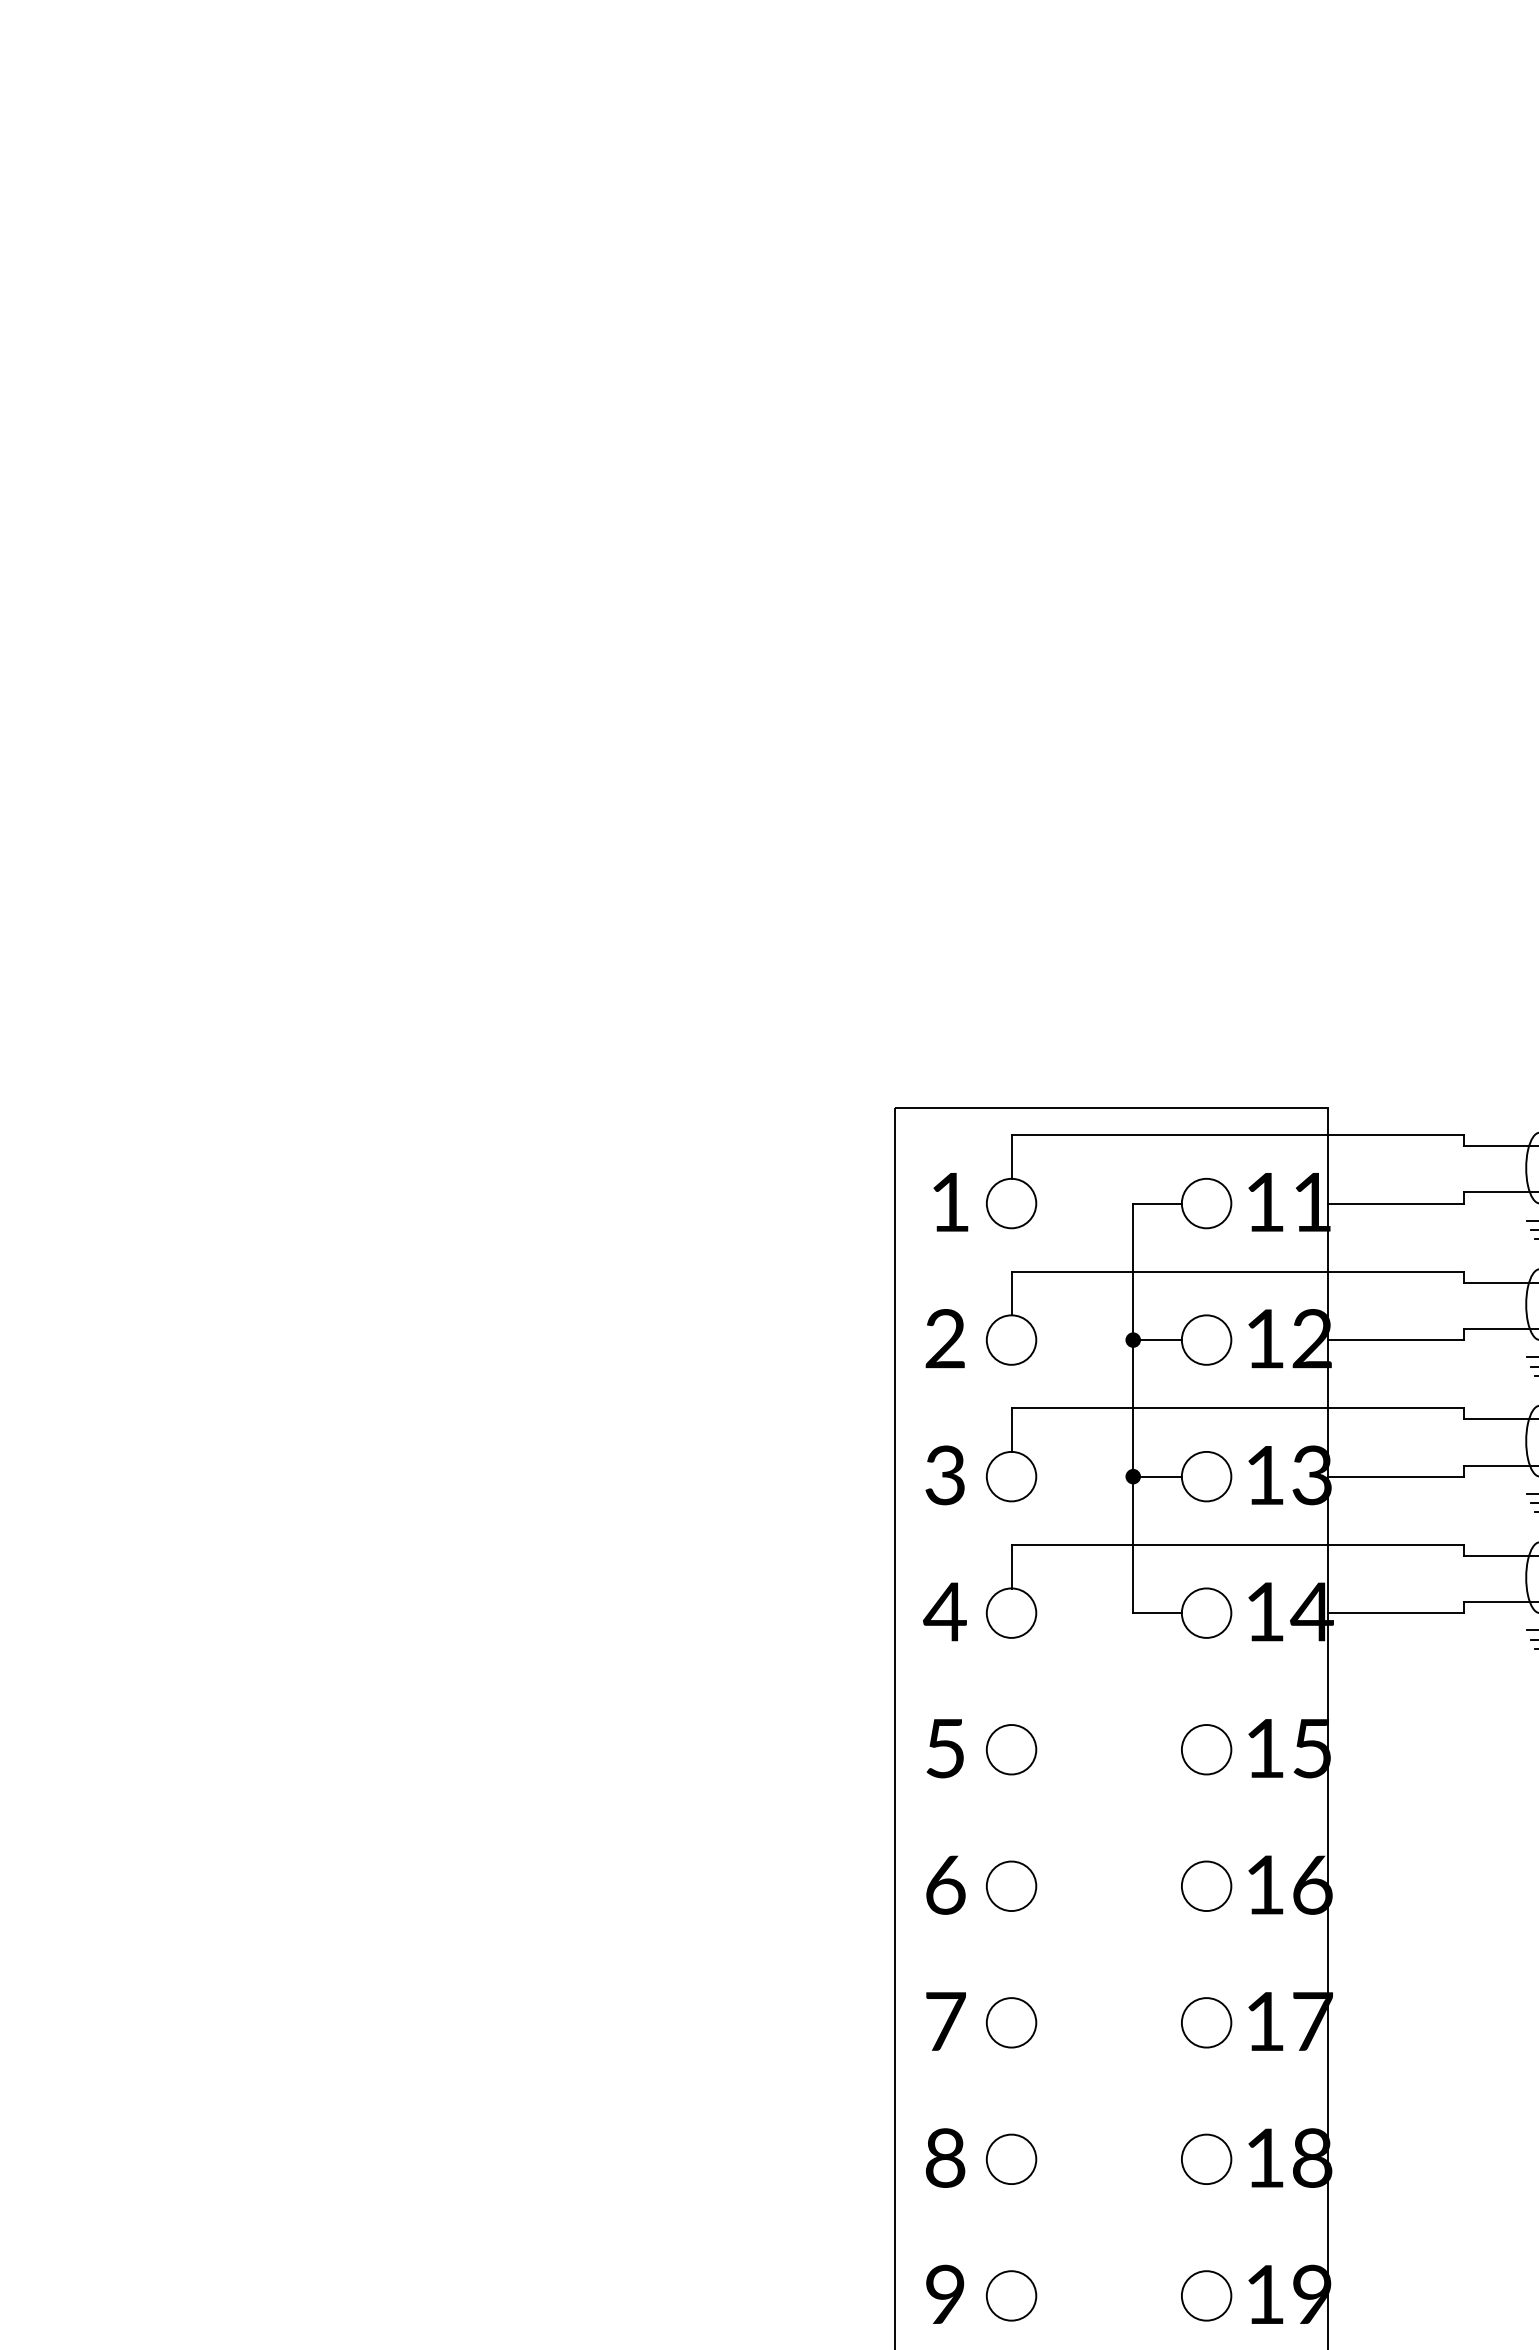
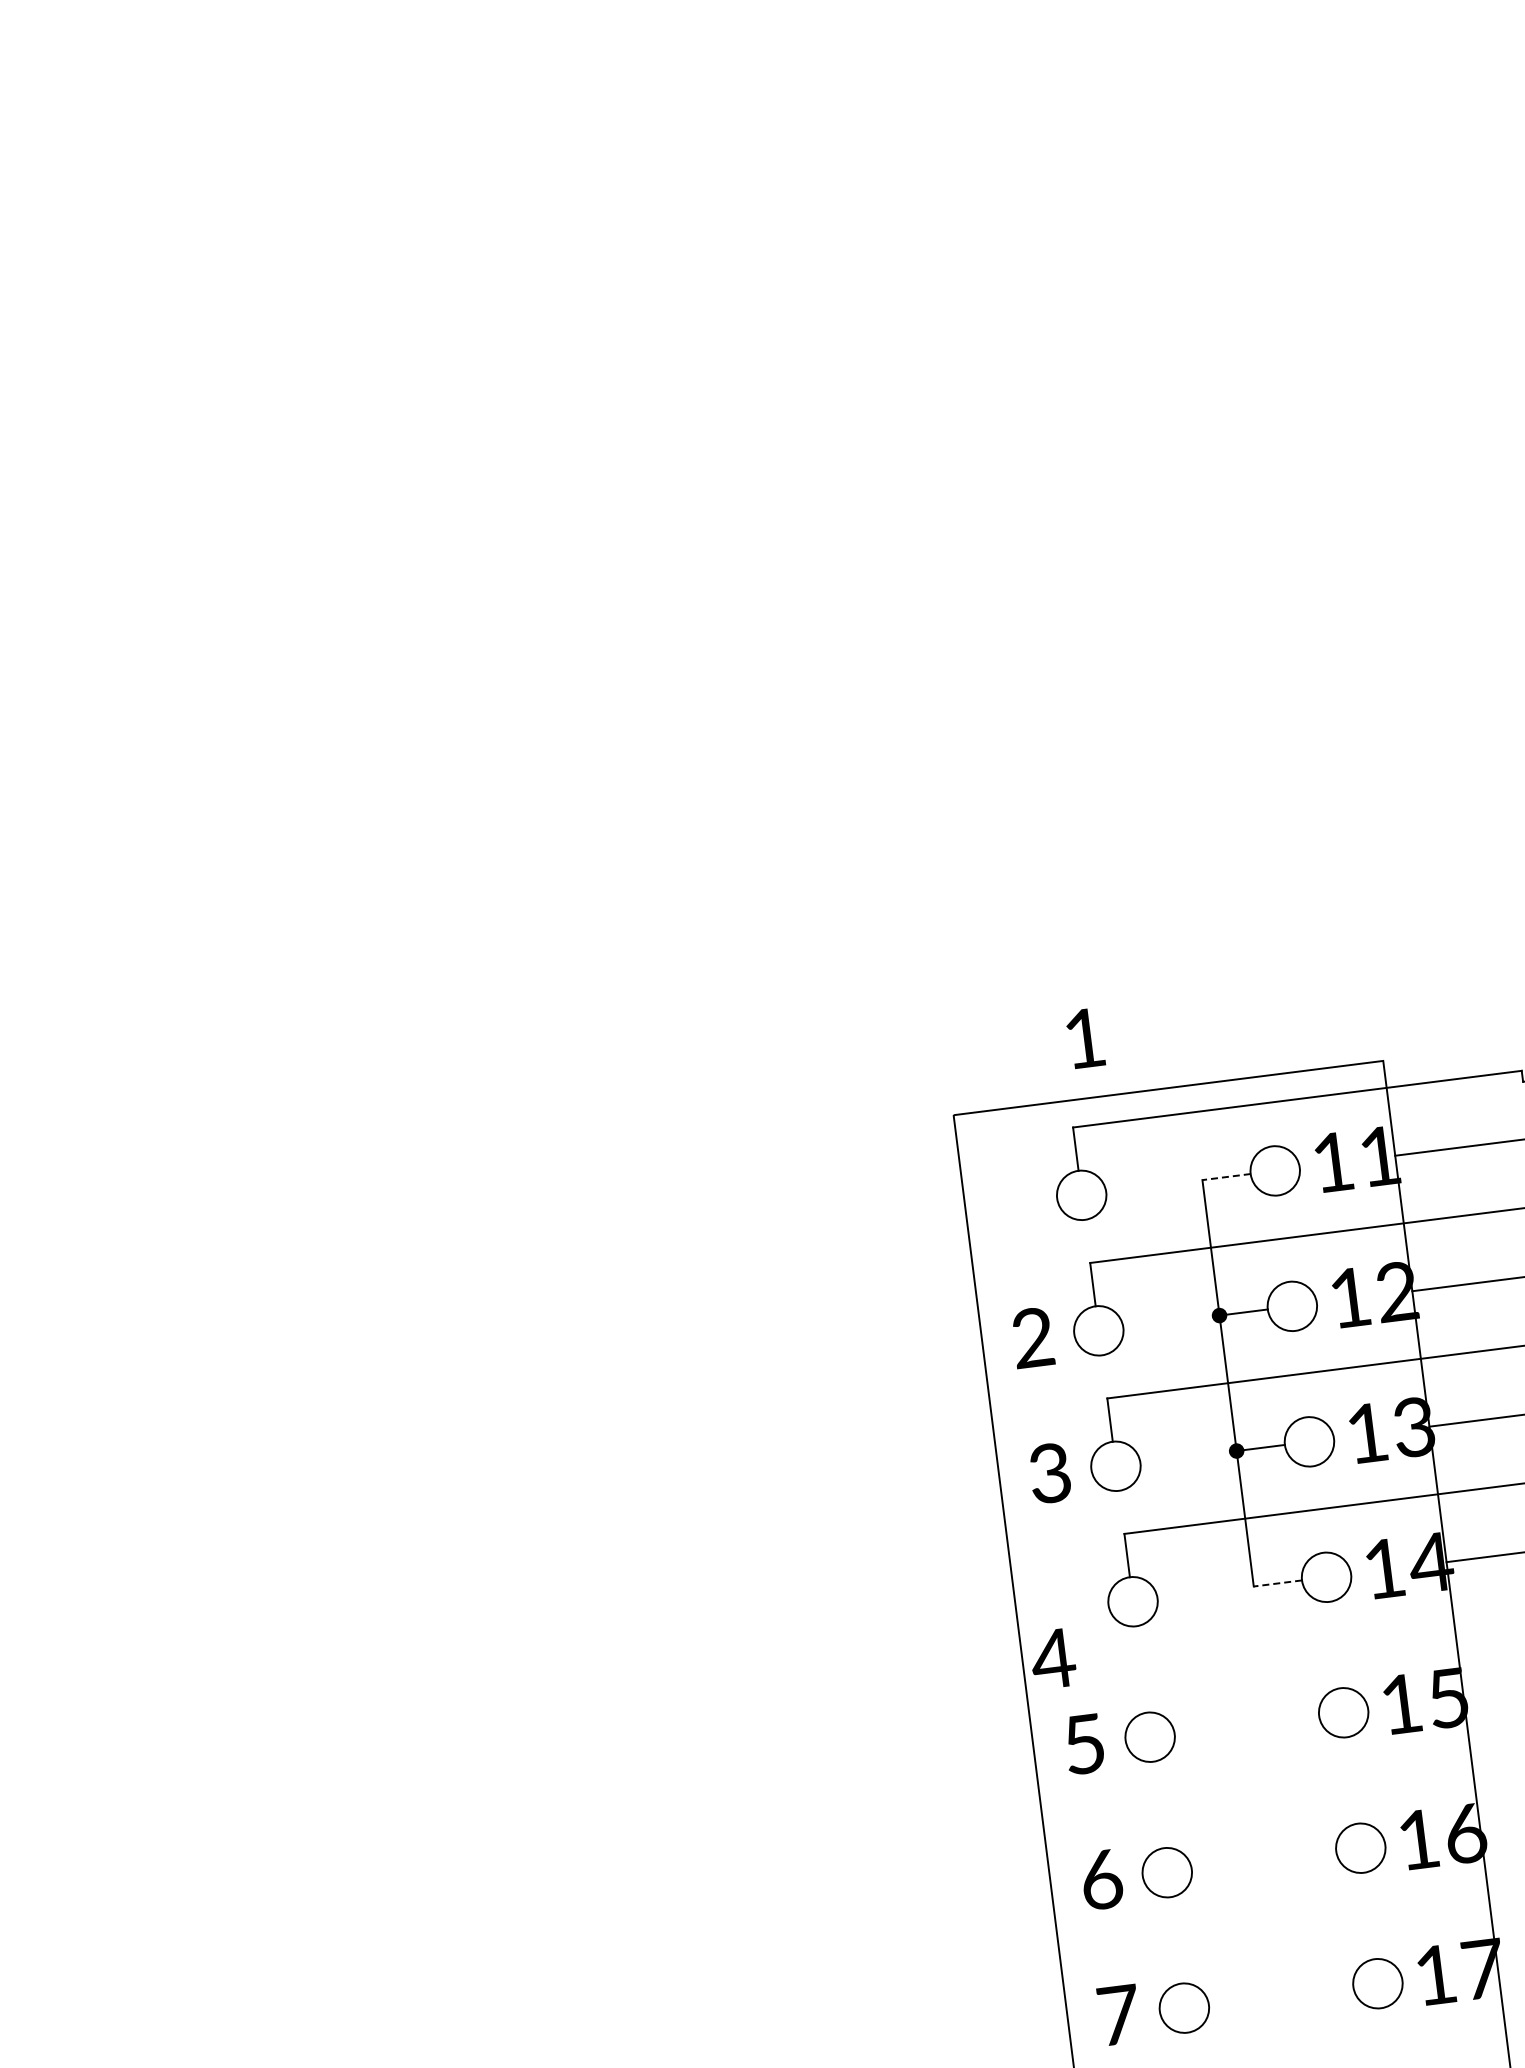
text: (950, 1202) -> (1085, 1038), moved
line: (1157, 1203) -> (1226, 1177), solid -> dashed
text: (944, 1611) -> (1052, 1658), moved
line: (1157, 1613) -> (1277, 1583), solid -> dashed

